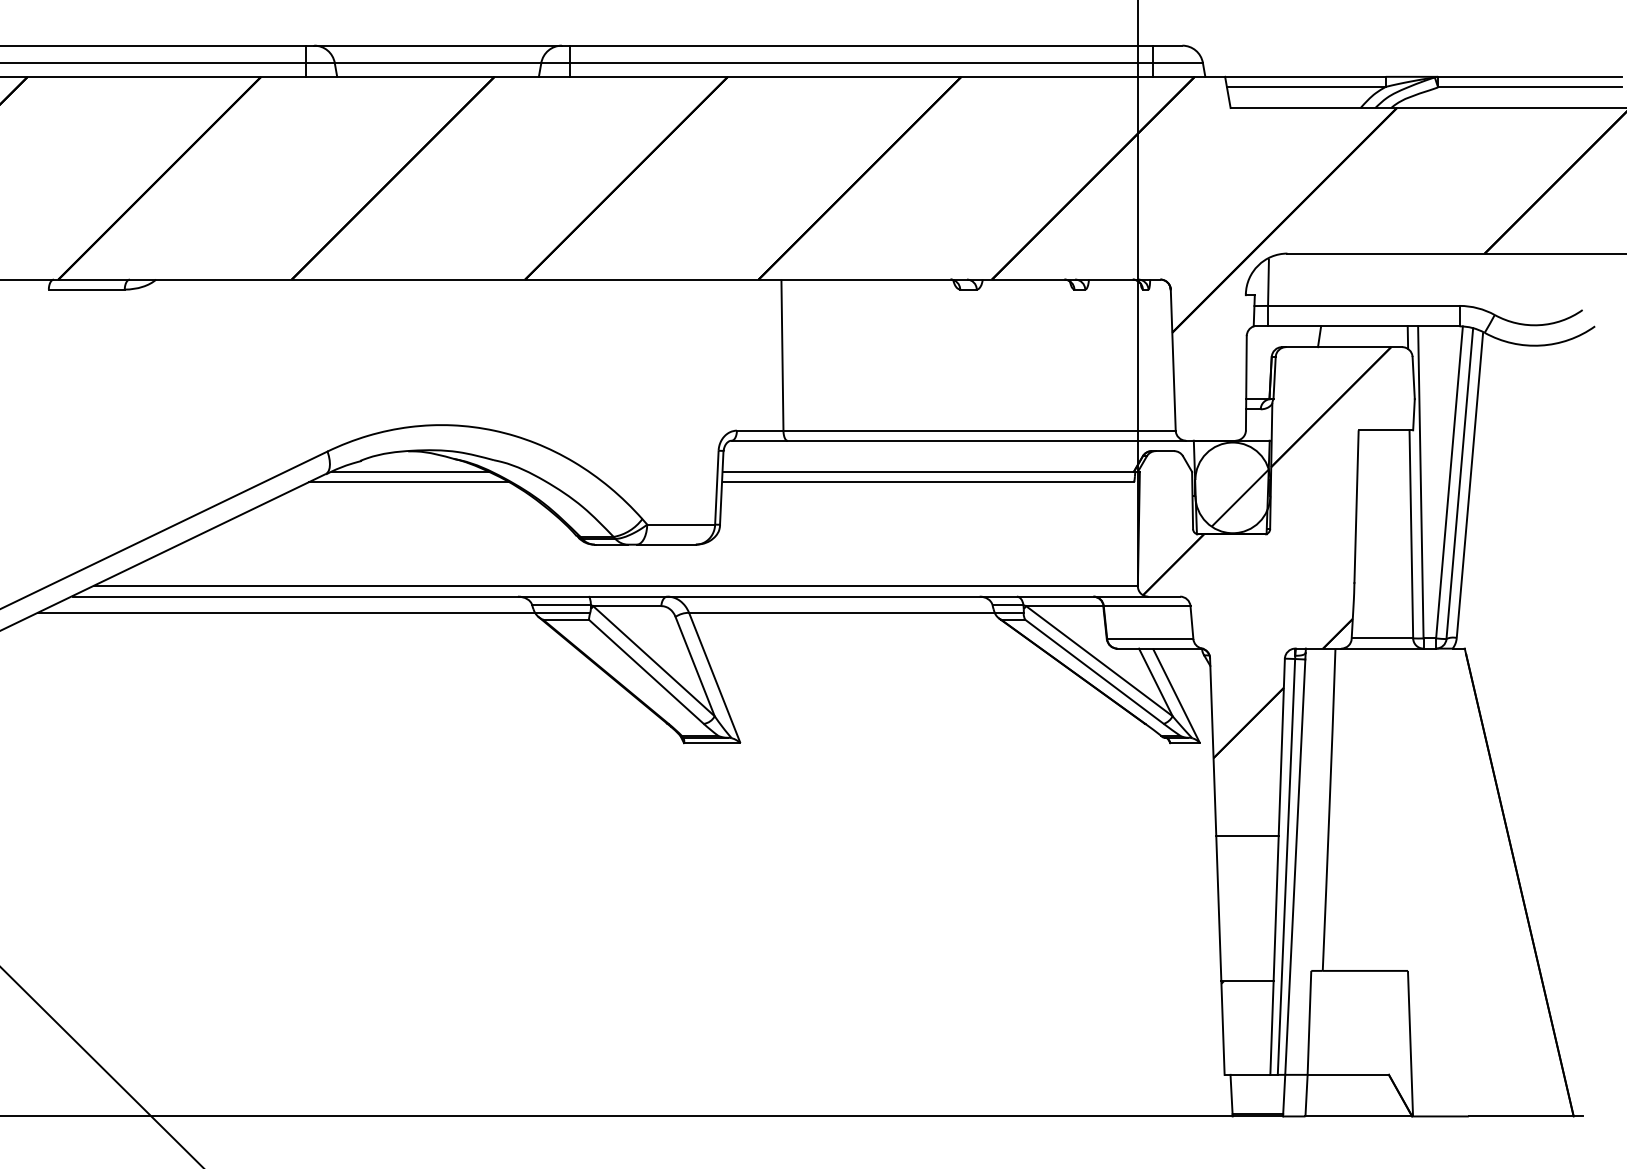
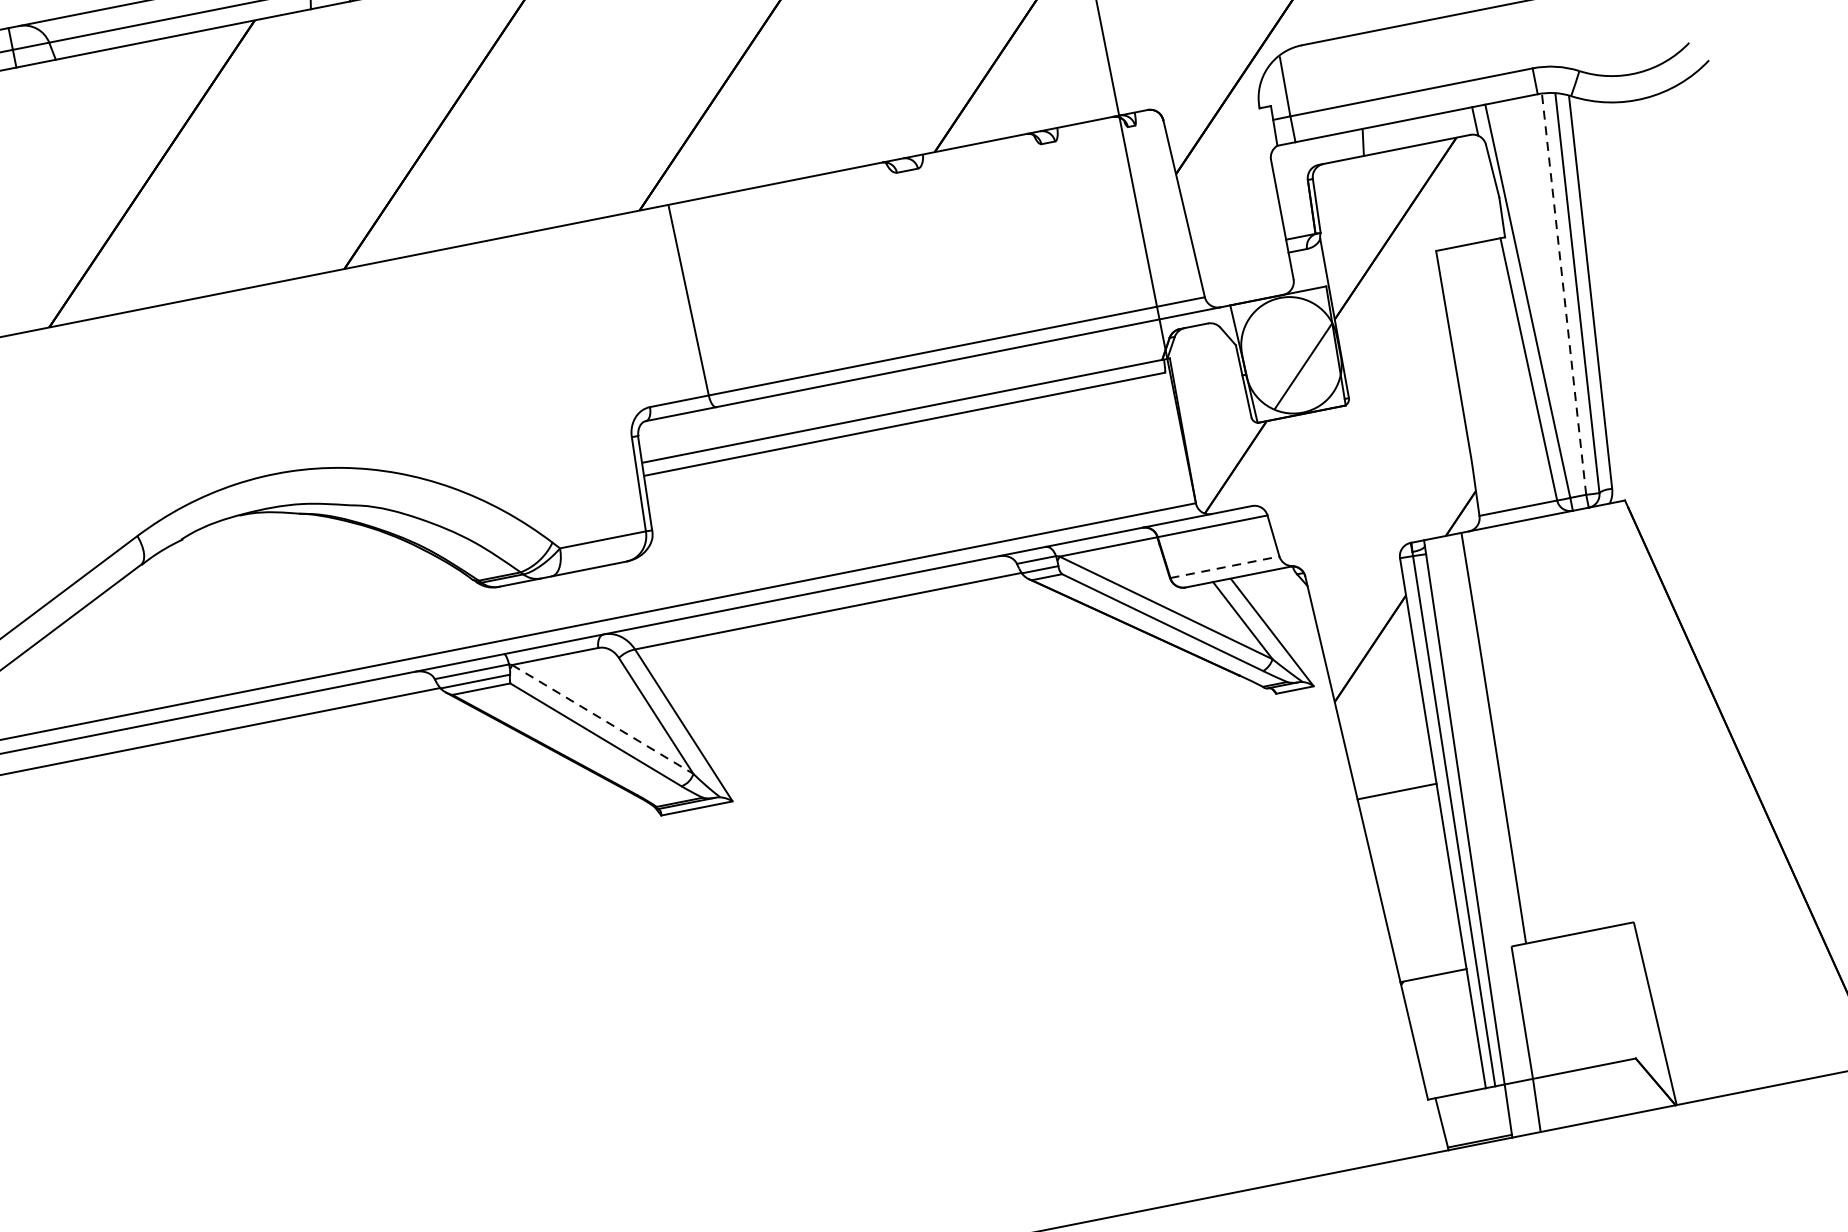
line: (410, 471) -> (247, 540), removed
line: (409, 482) -> (248, 554), removed
line: (1449, 482) -> (1564, 294), solid -> dashed
line: (1150, 639) -> (1225, 567), solid -> dashed
line: (654, 661) -> (603, 719), solid -> dashed

